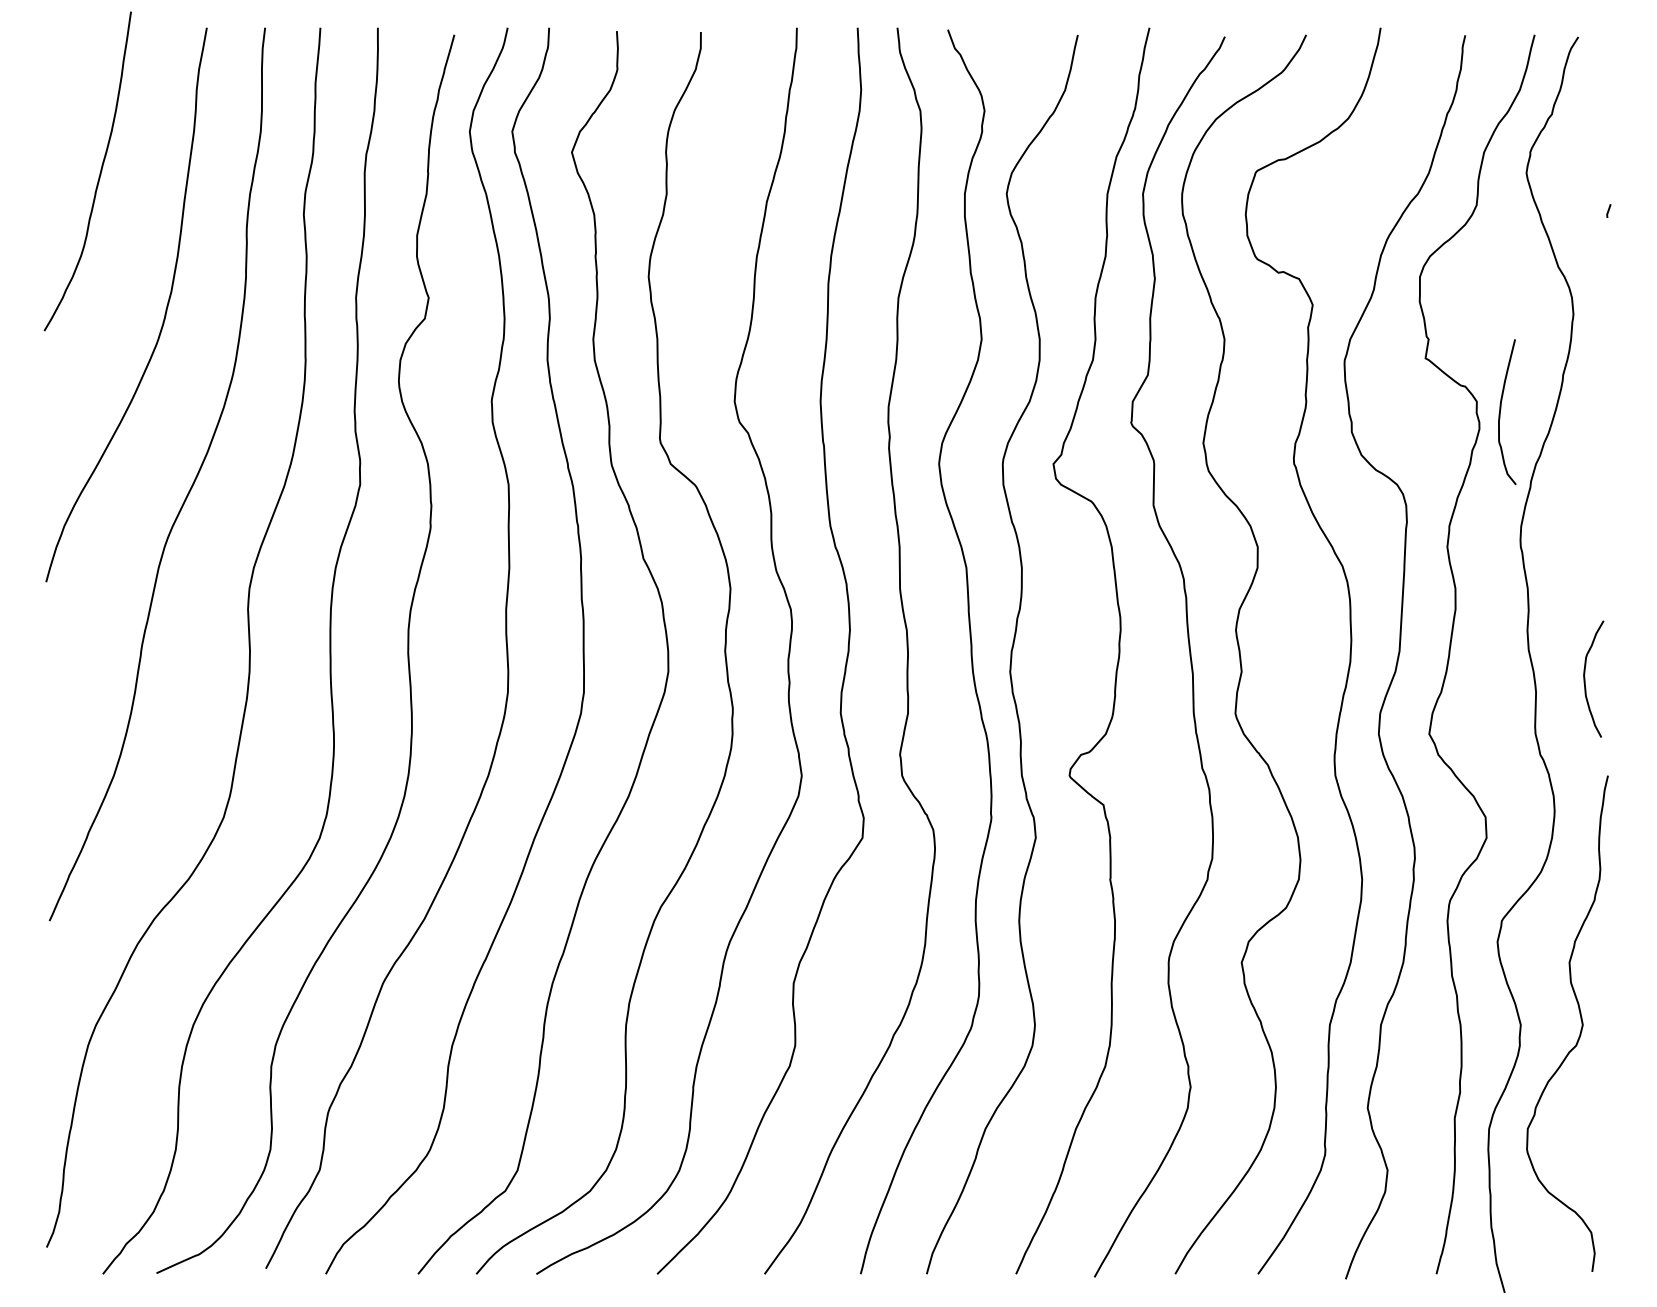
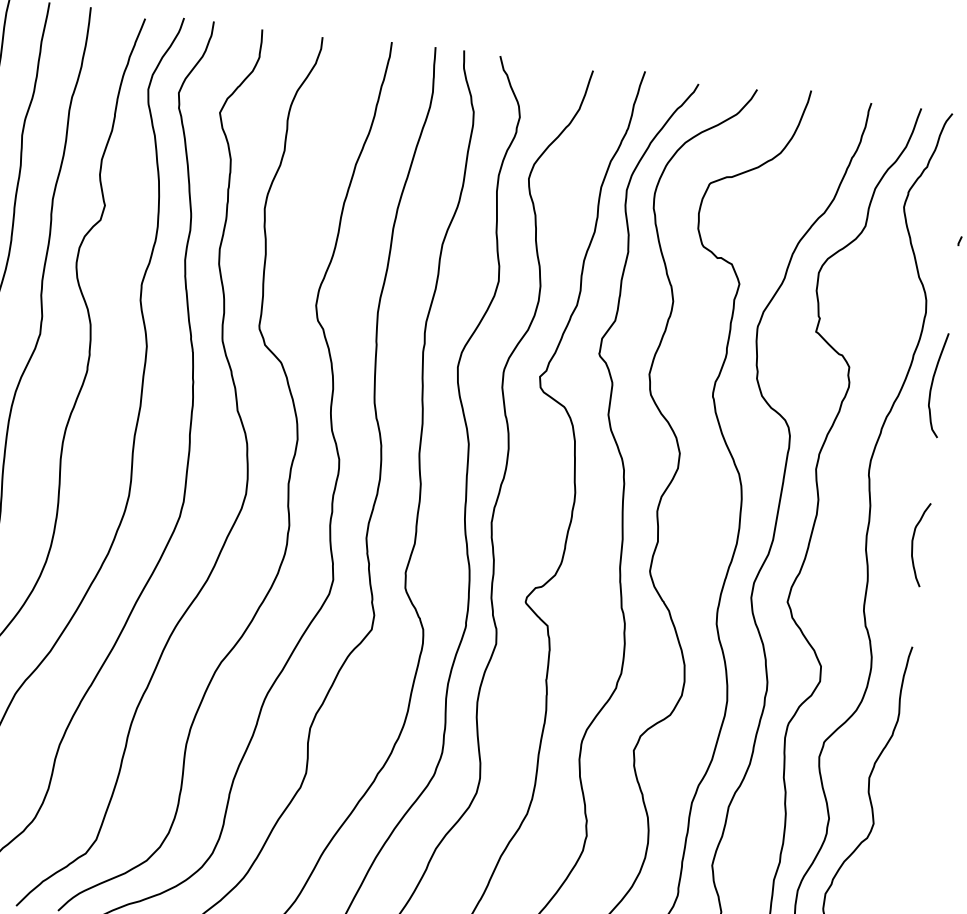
curve: (1501, 409) -> (933, 382), moved
curve: (1585, 678) -> (913, 543), moved

